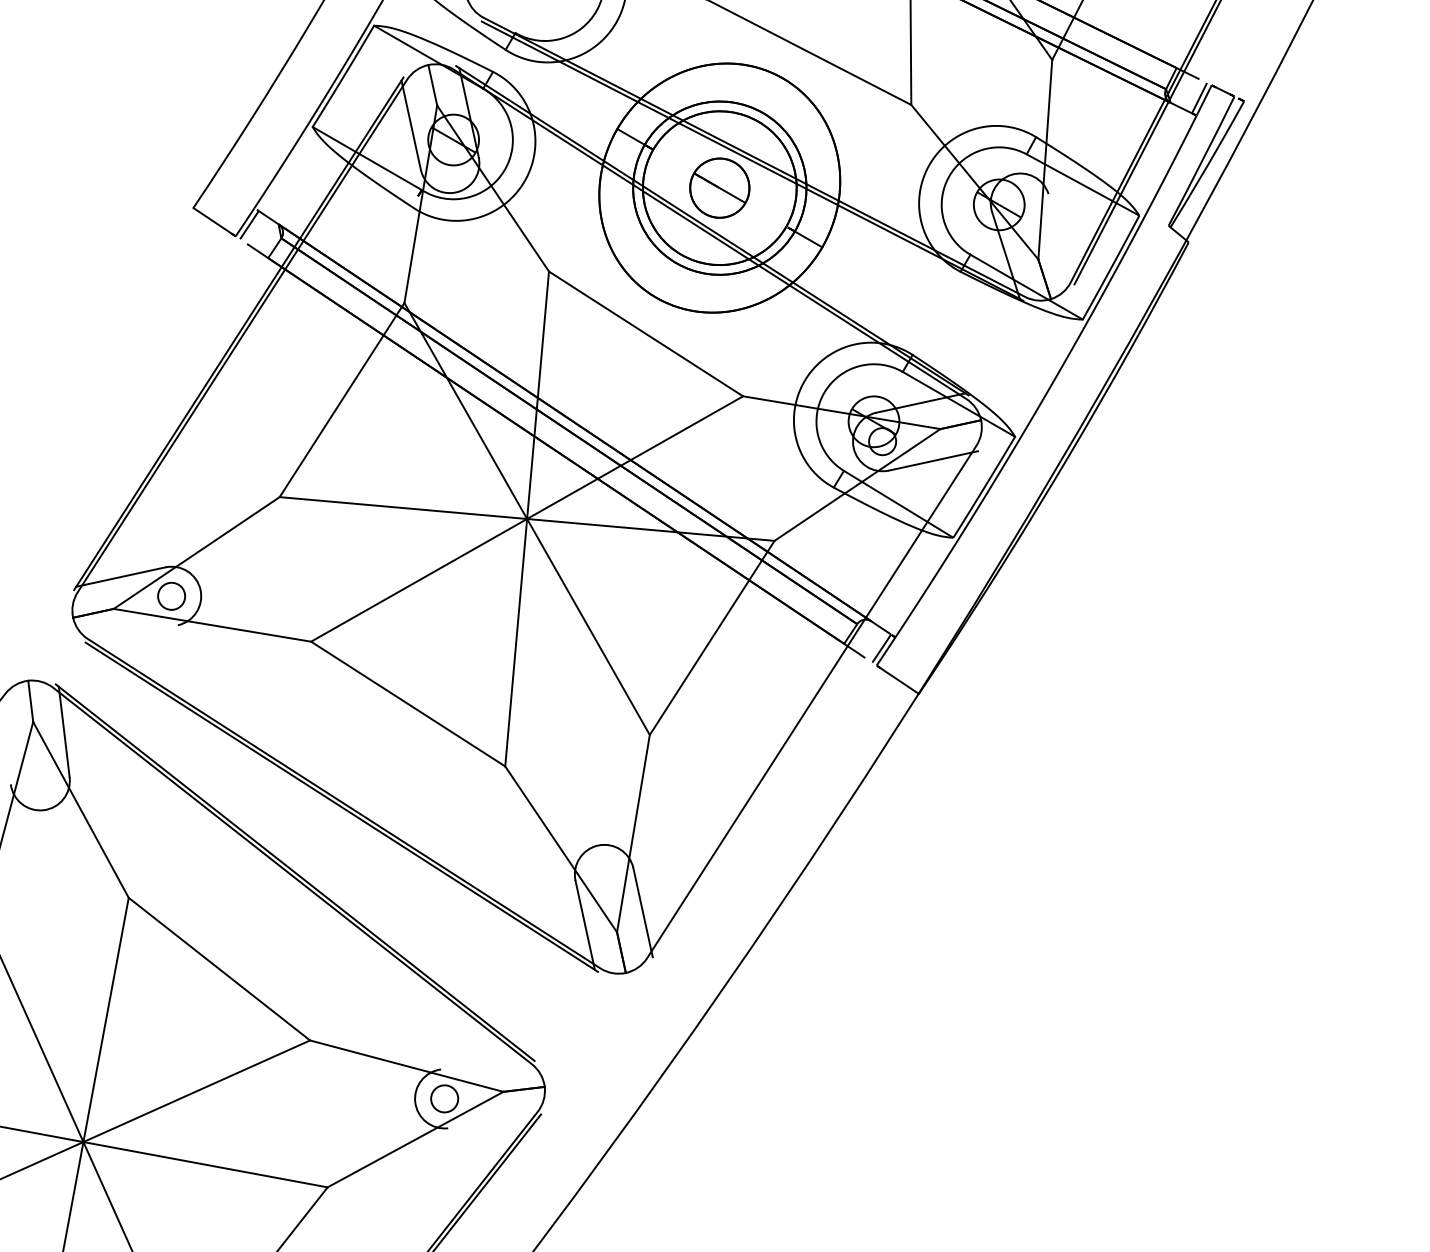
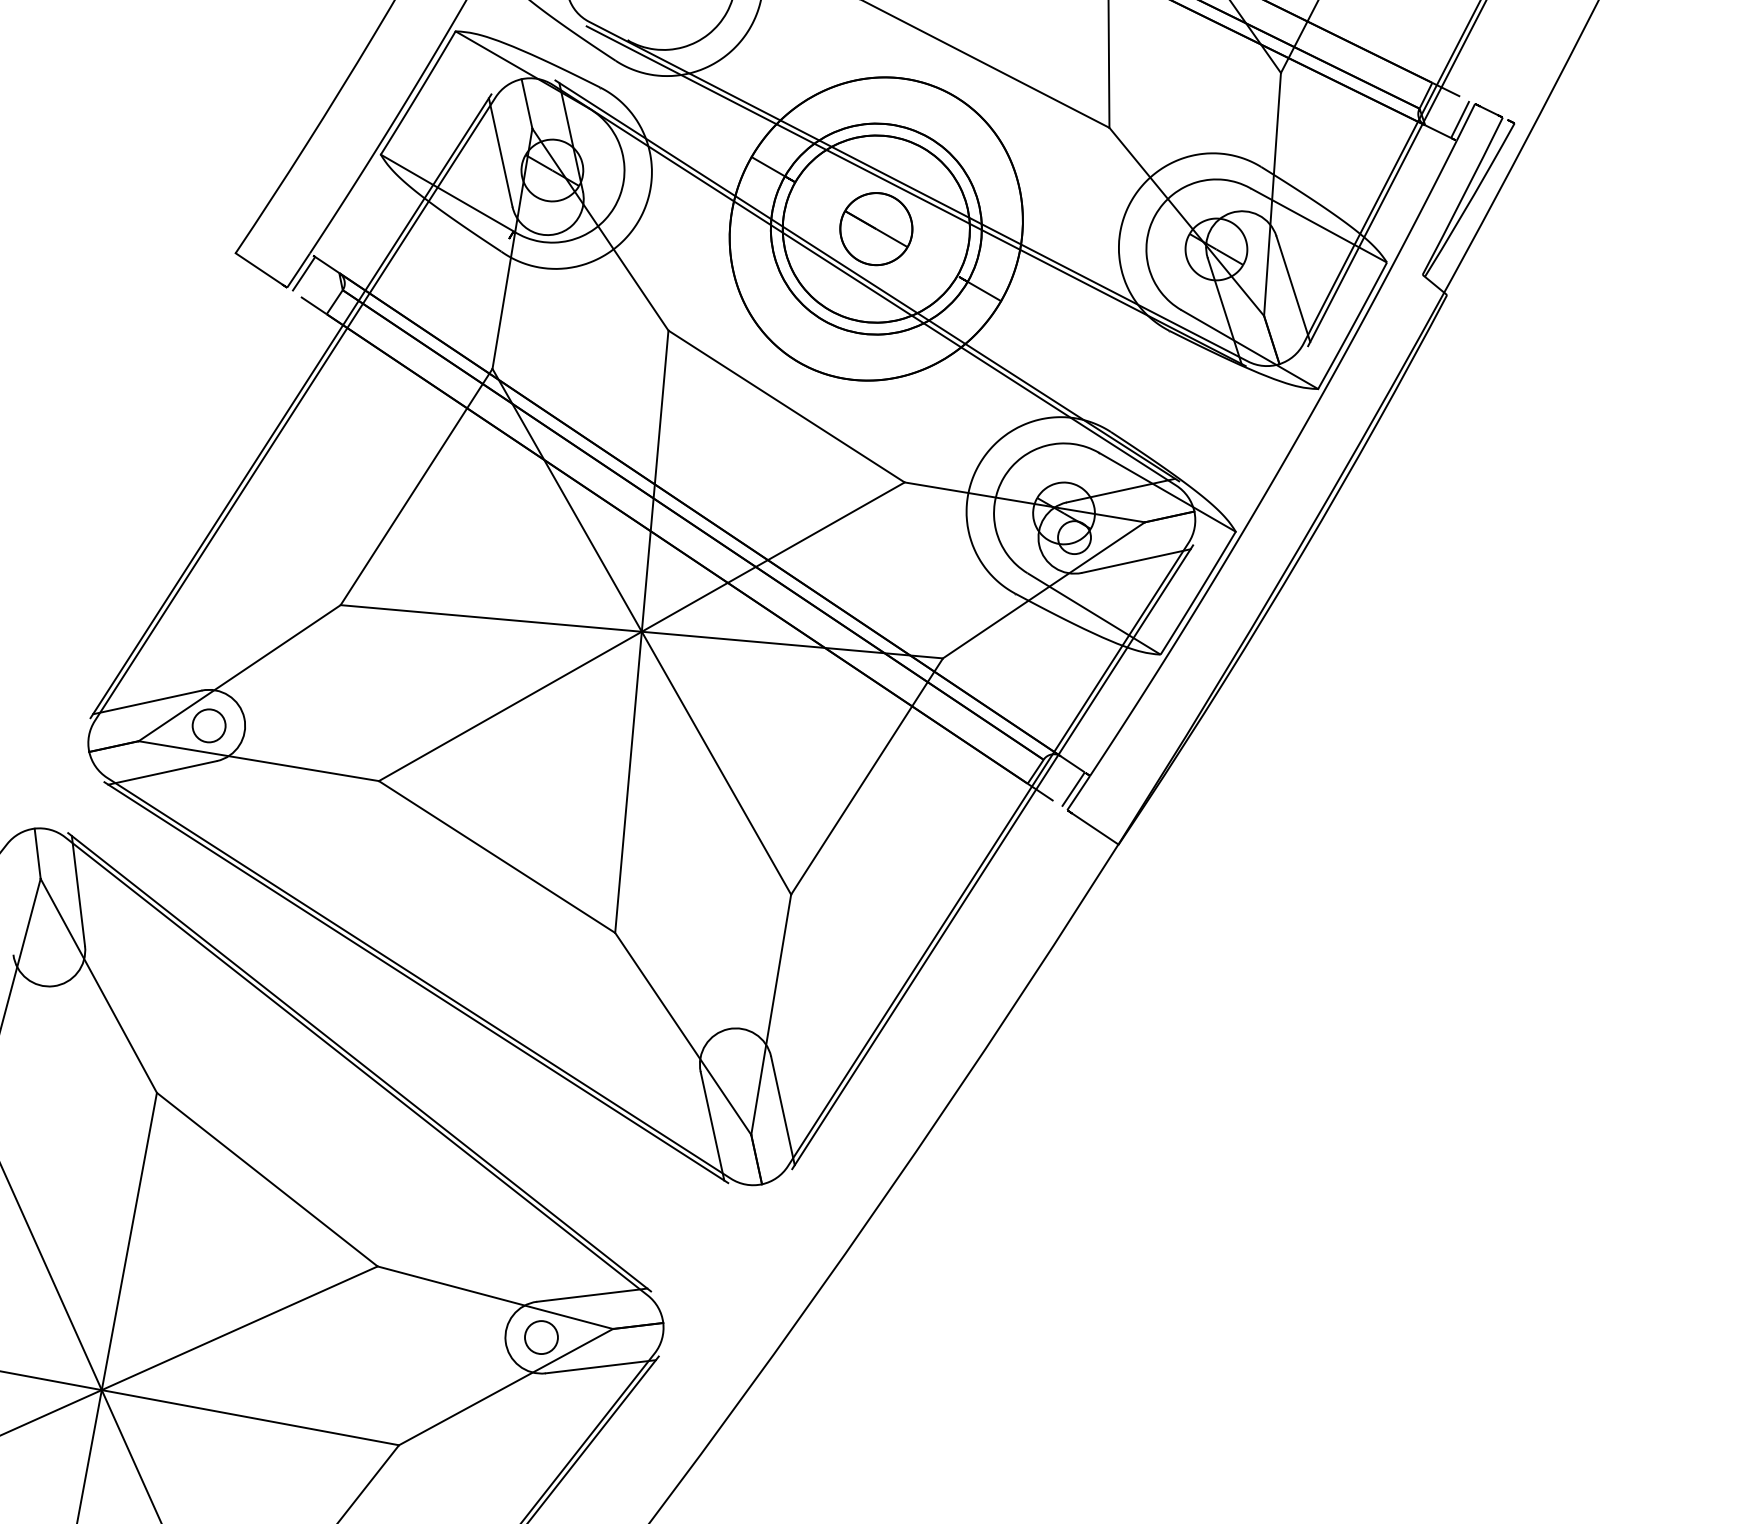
line: (1062, 237) -> (1293, 289), added
line: (133, 634) -> (162, 772), added
line: (815, 704) -> (992, 857), added
line: (486, 1063) -> (592, 1294), added
line: (493, 1122) -> (600, 1366), added

